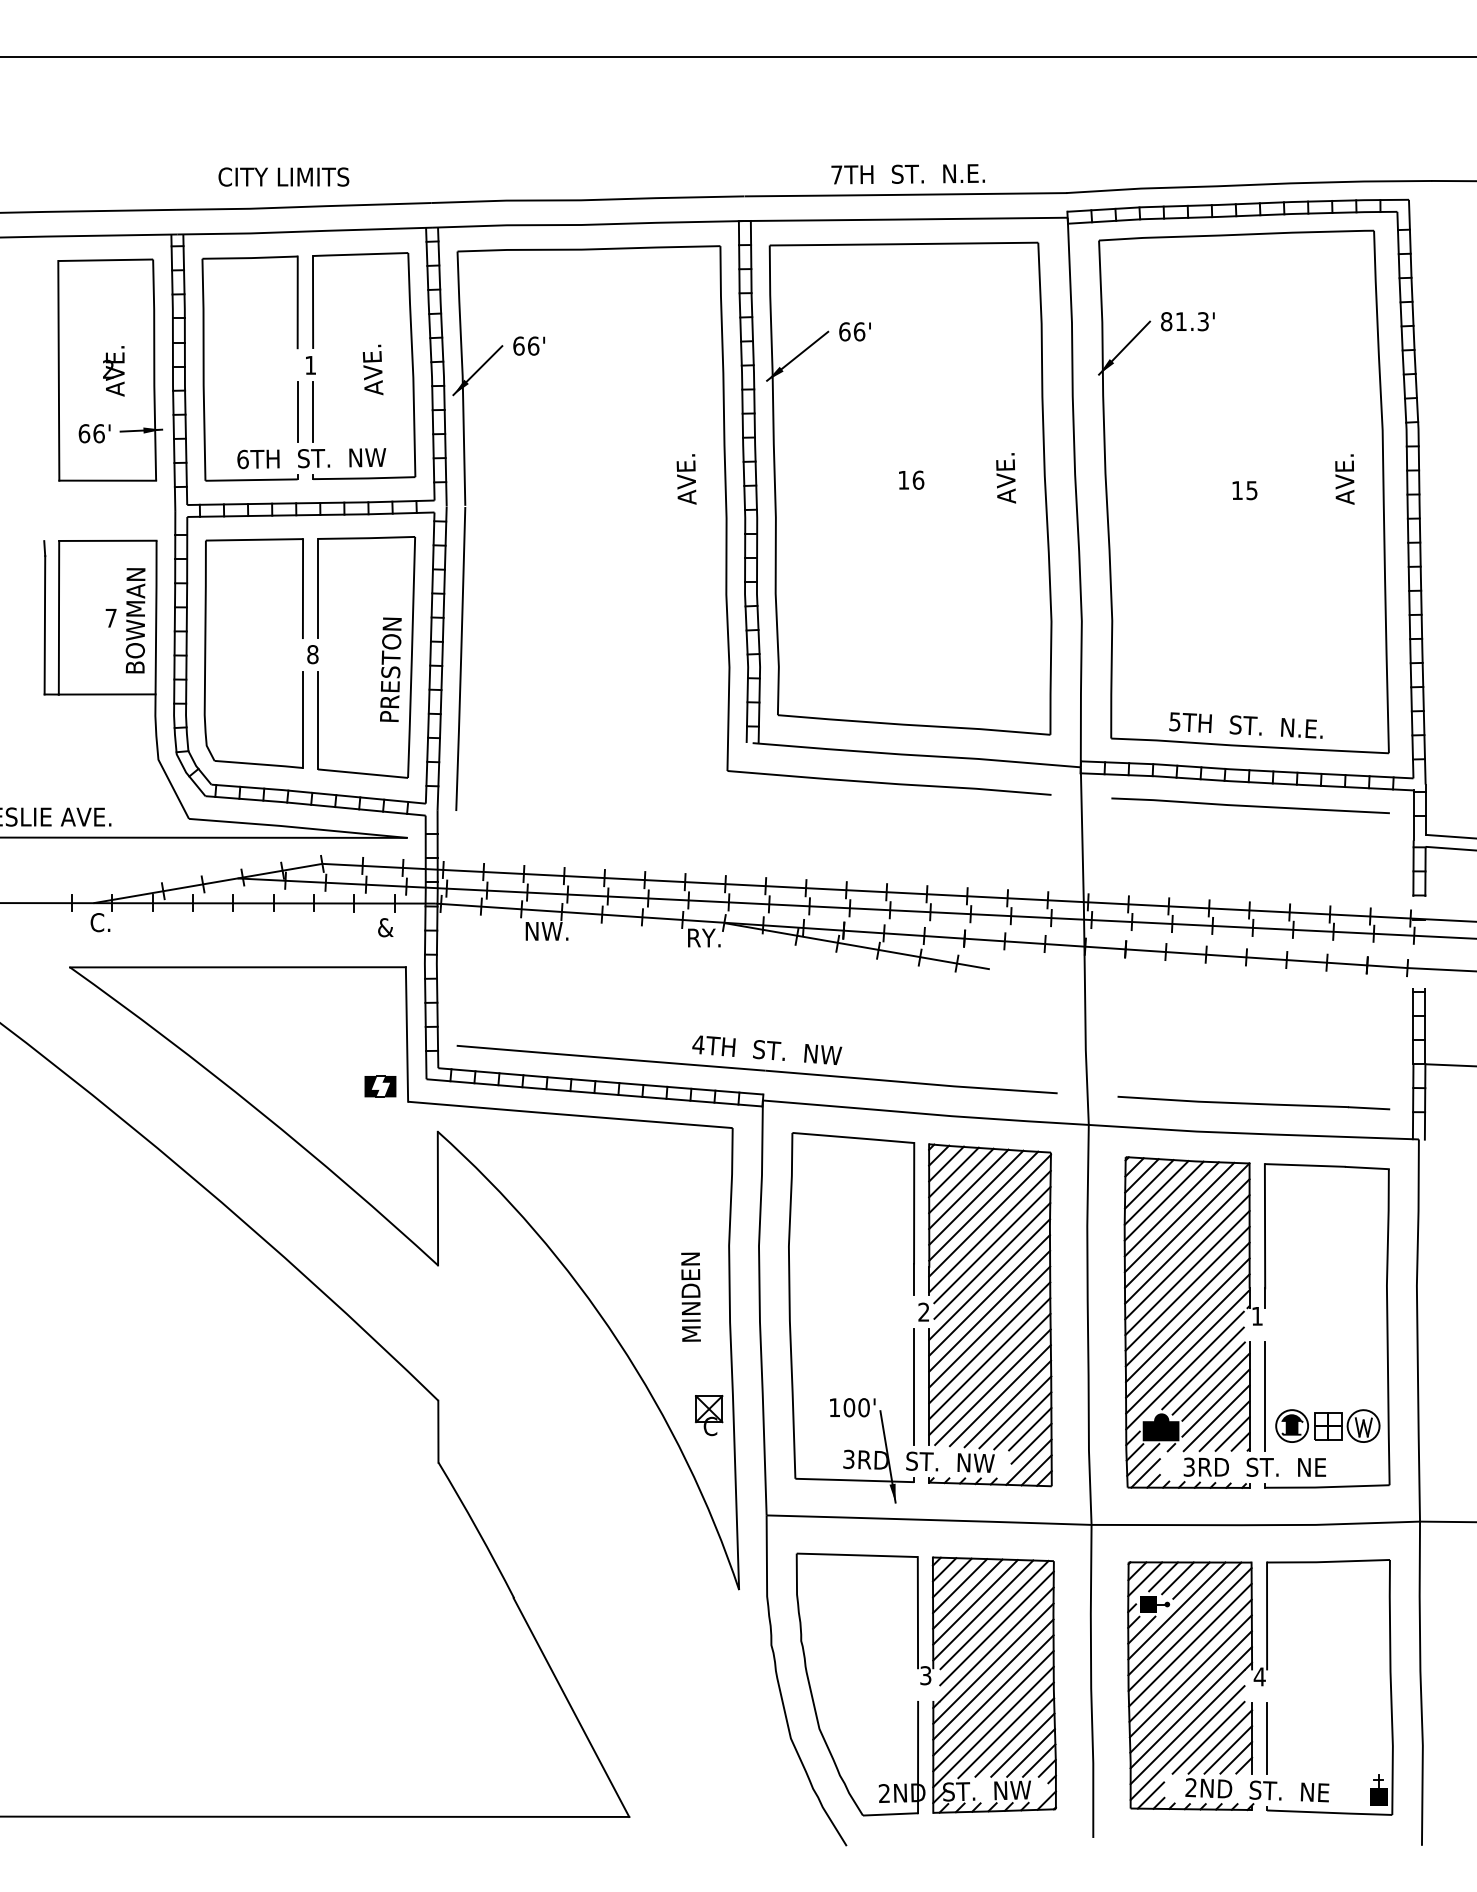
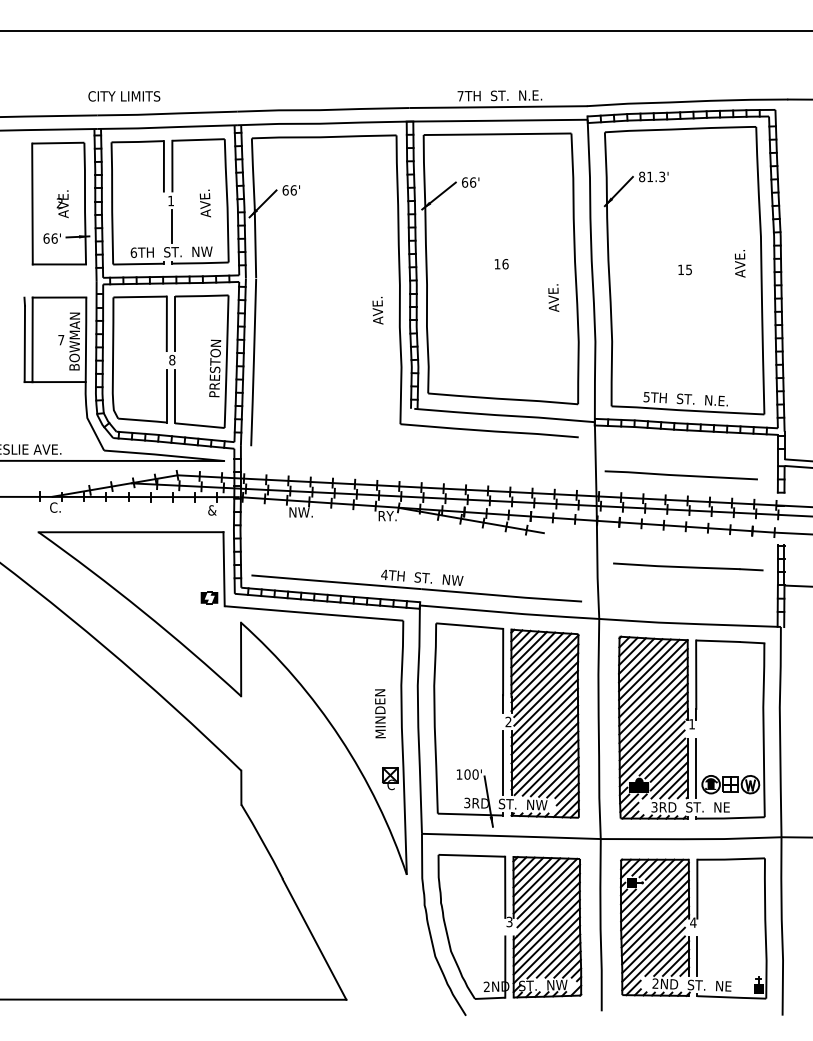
text: (284, 177) -> (124, 96), moved
line: (296, 411) -> (163, 226), removed
text: (1005, 477) -> (553, 297), moved
text: (685, 478) -> (377, 310), moved
line: (1249, 806) -> (680, 475), moved
line: (1254, 1102) -> (688, 566), moved

